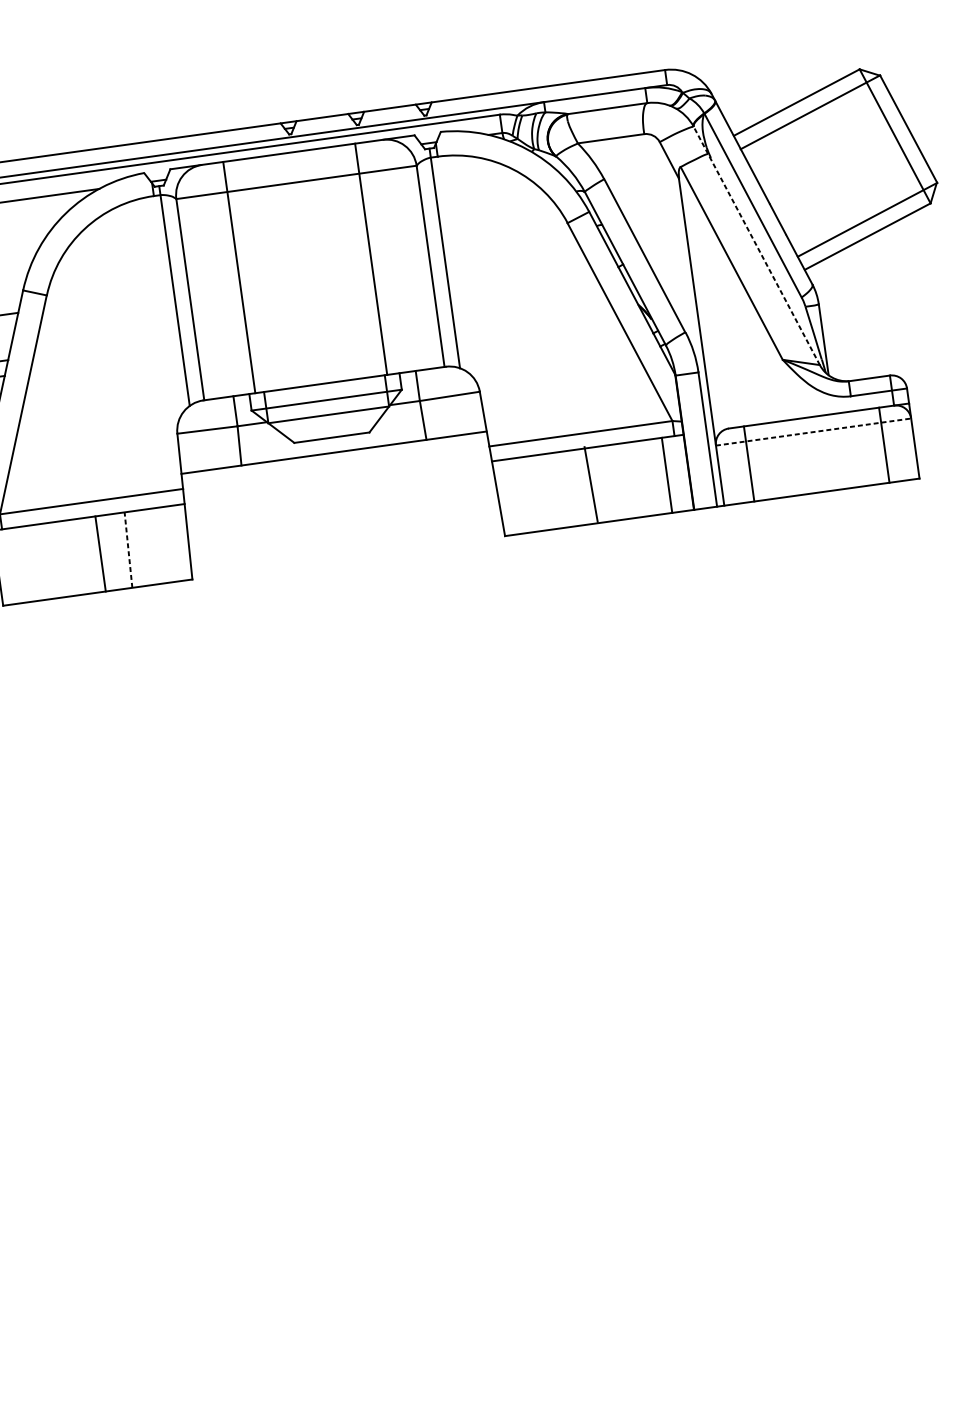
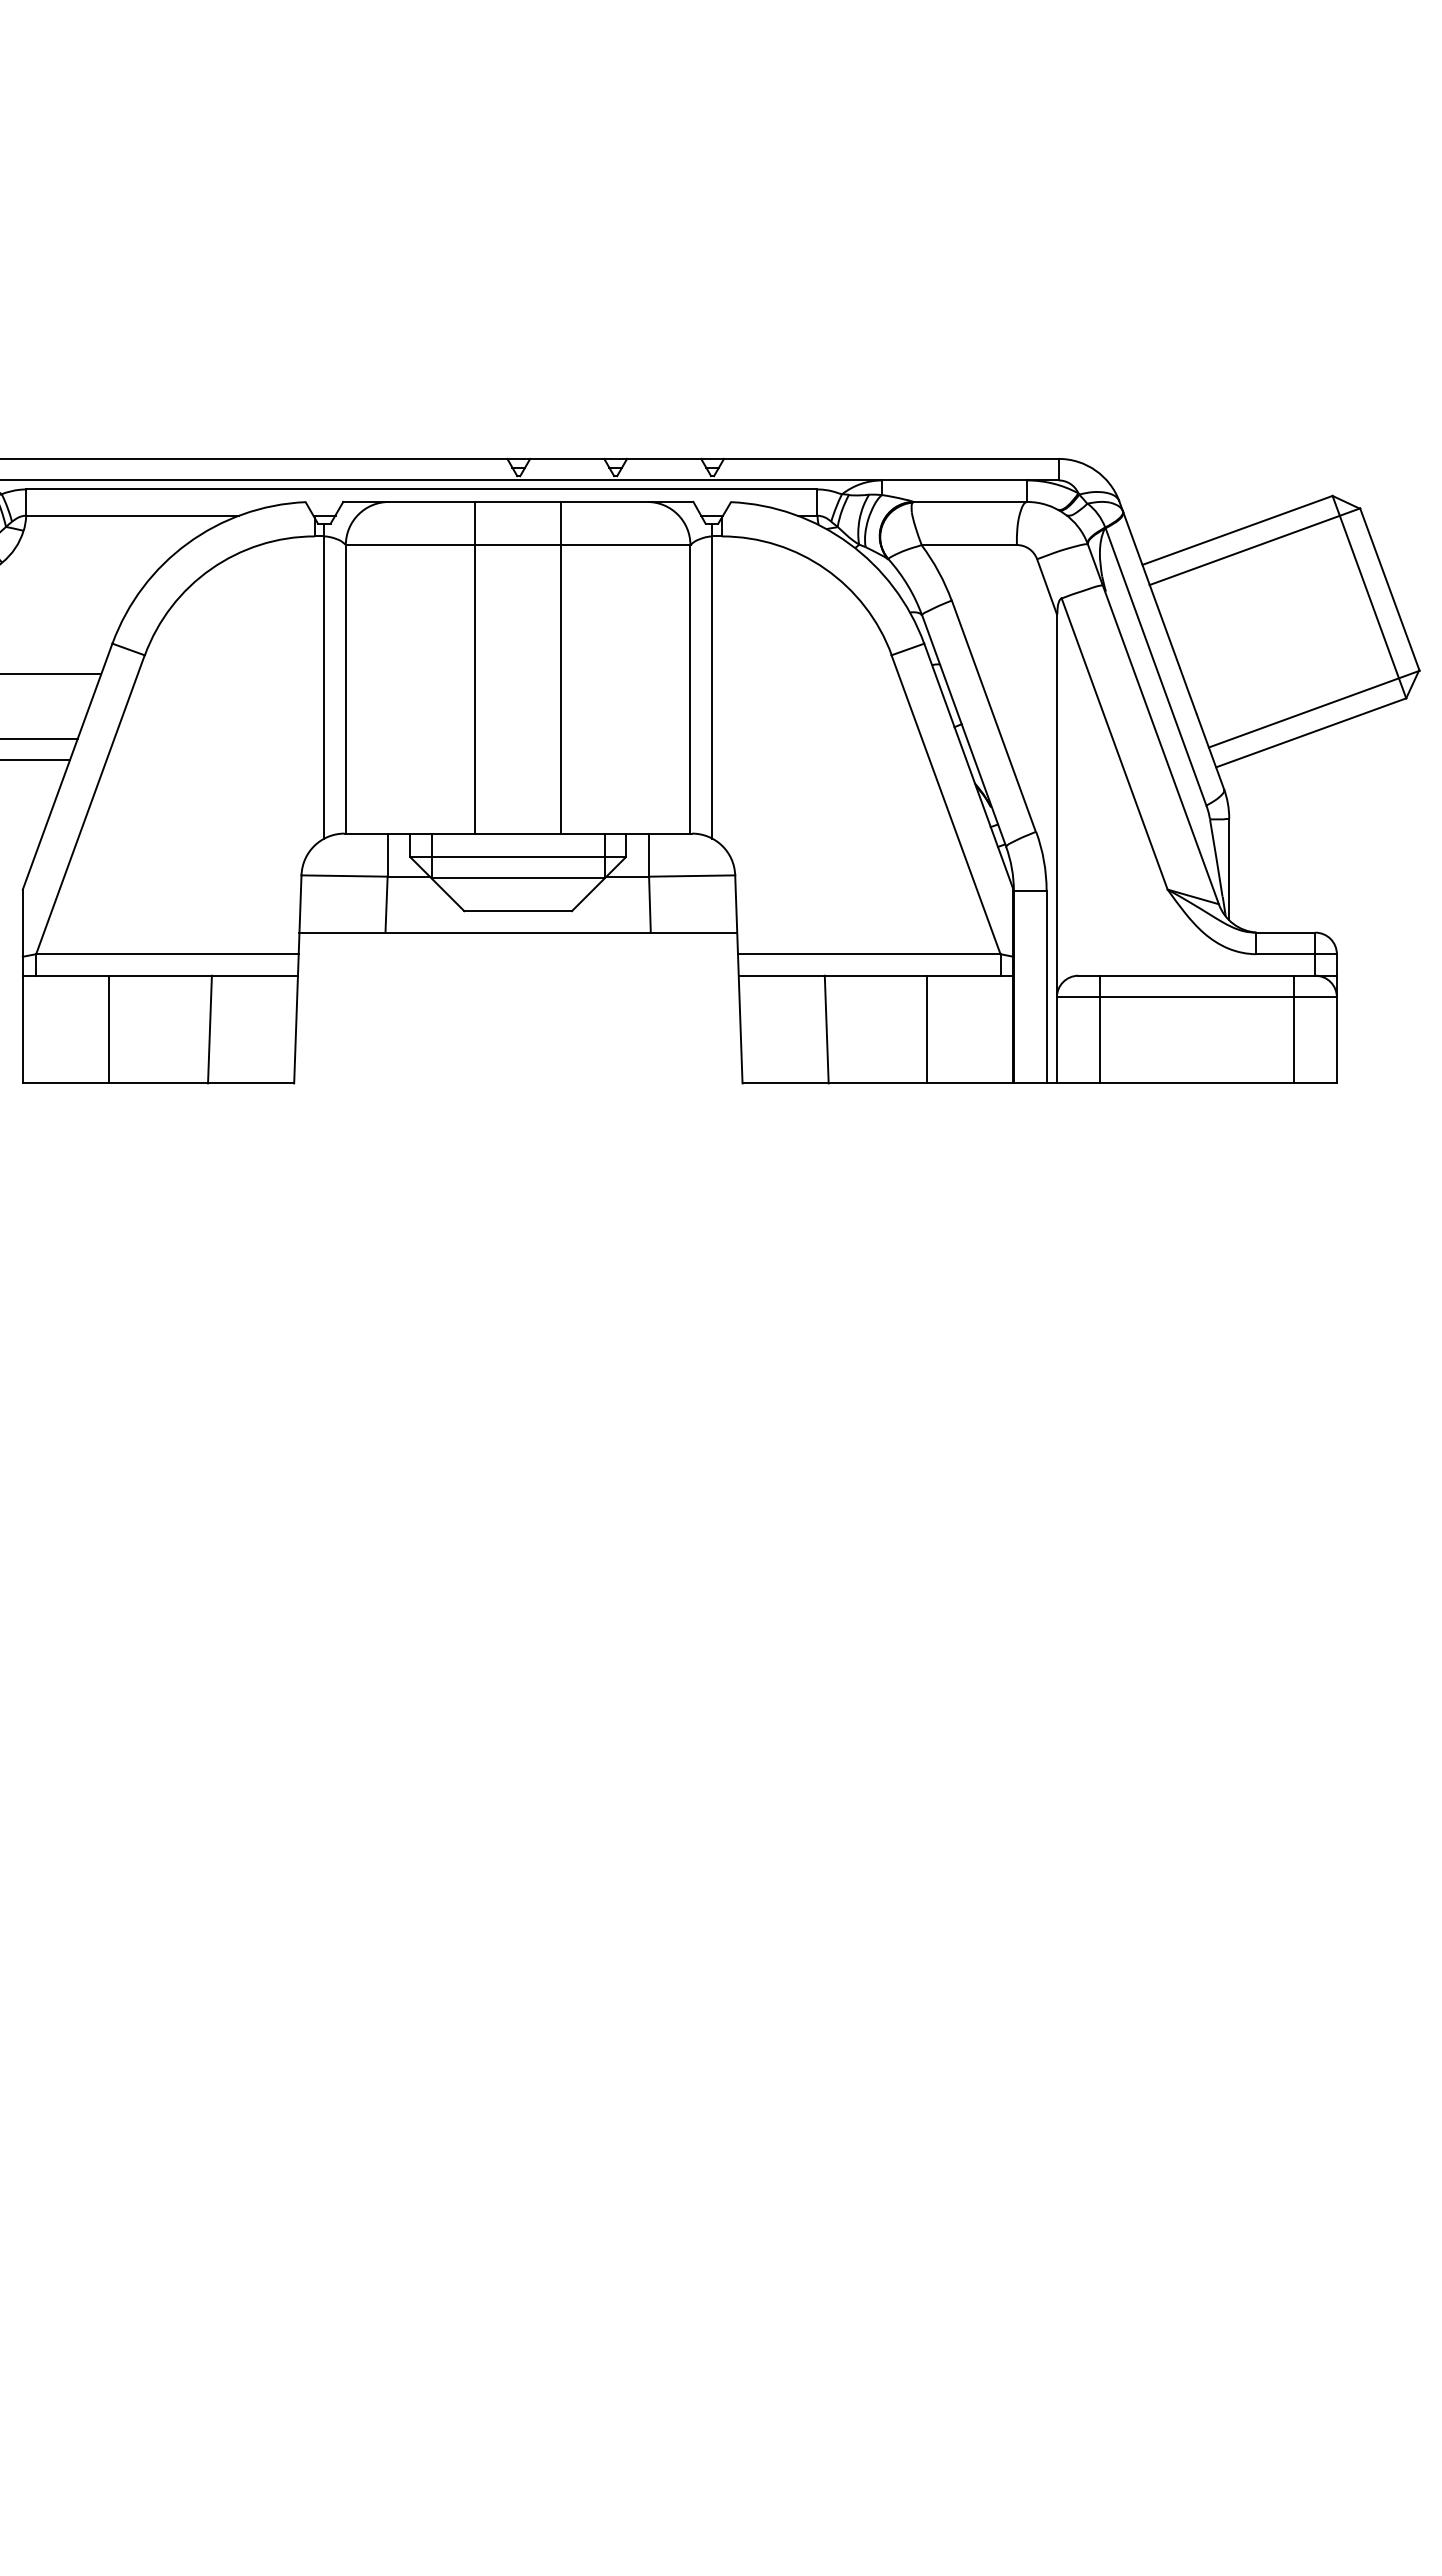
line: (756, 245) -> (1153, 723), dashed -> solid
line: (371, 259) -> (561, 667), moved
line: (239, 277) -> (475, 667), moved
line: (813, 432) -> (1196, 997), dashed -> solid
line: (667, 475) -> (927, 1029), moved
line: (590, 484) -> (826, 1029), moved
line: (128, 550) -> (209, 1029), dashed -> solid
line: (100, 553) -> (108, 1029), moved

